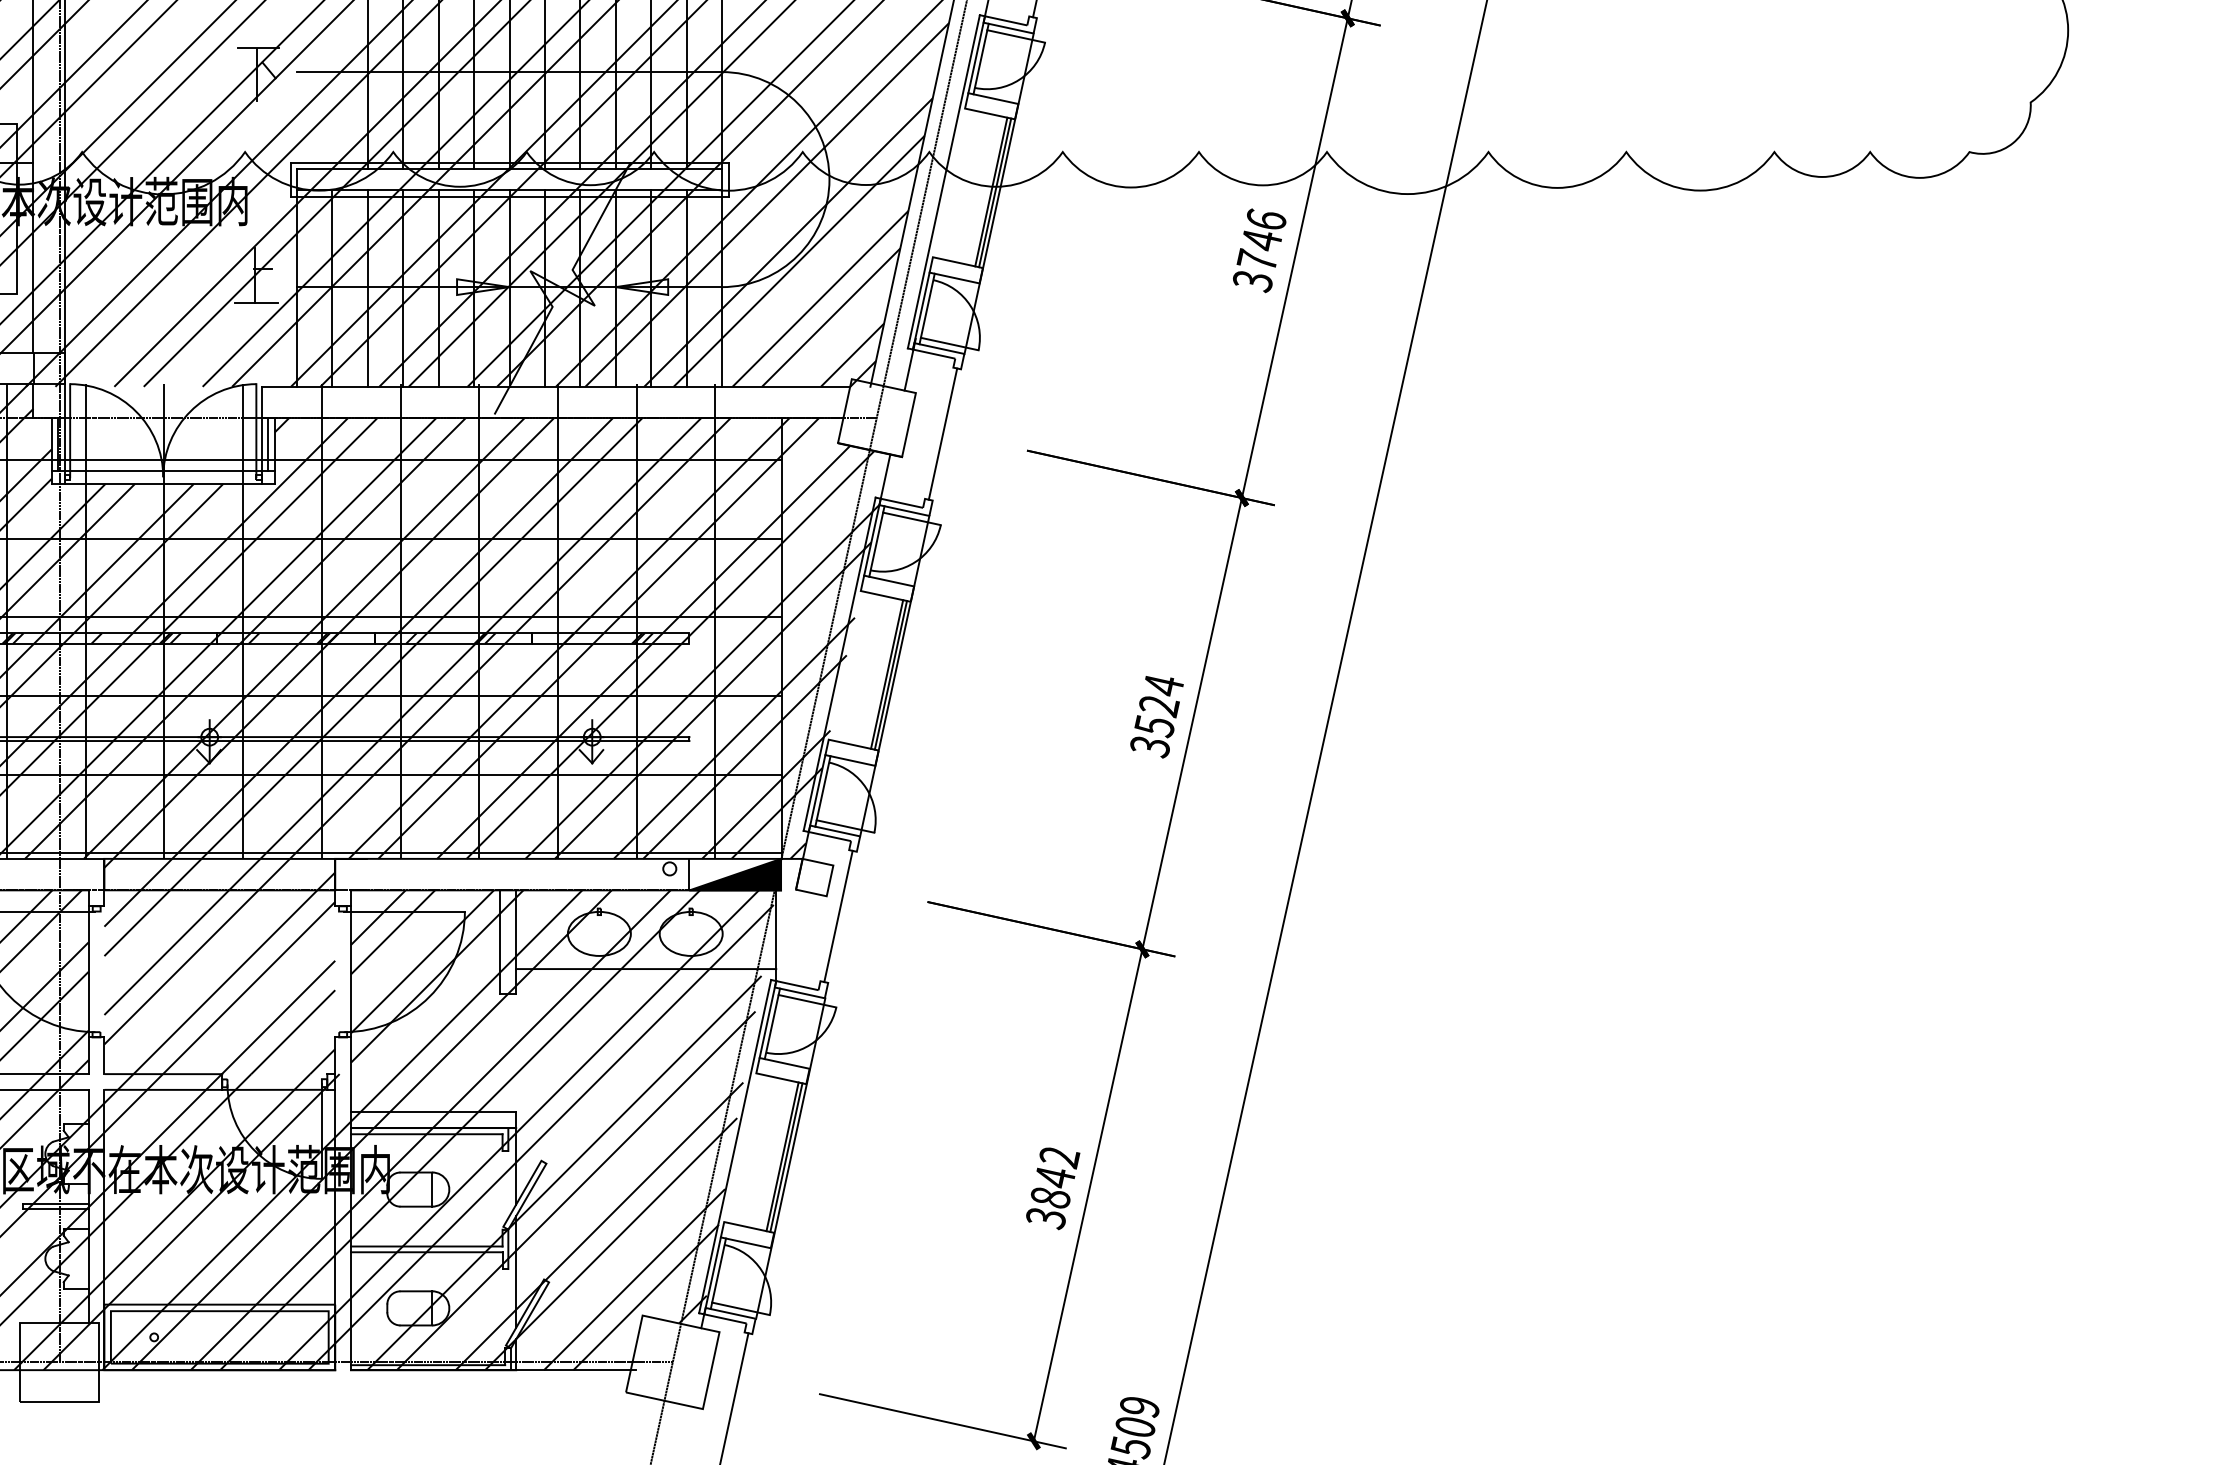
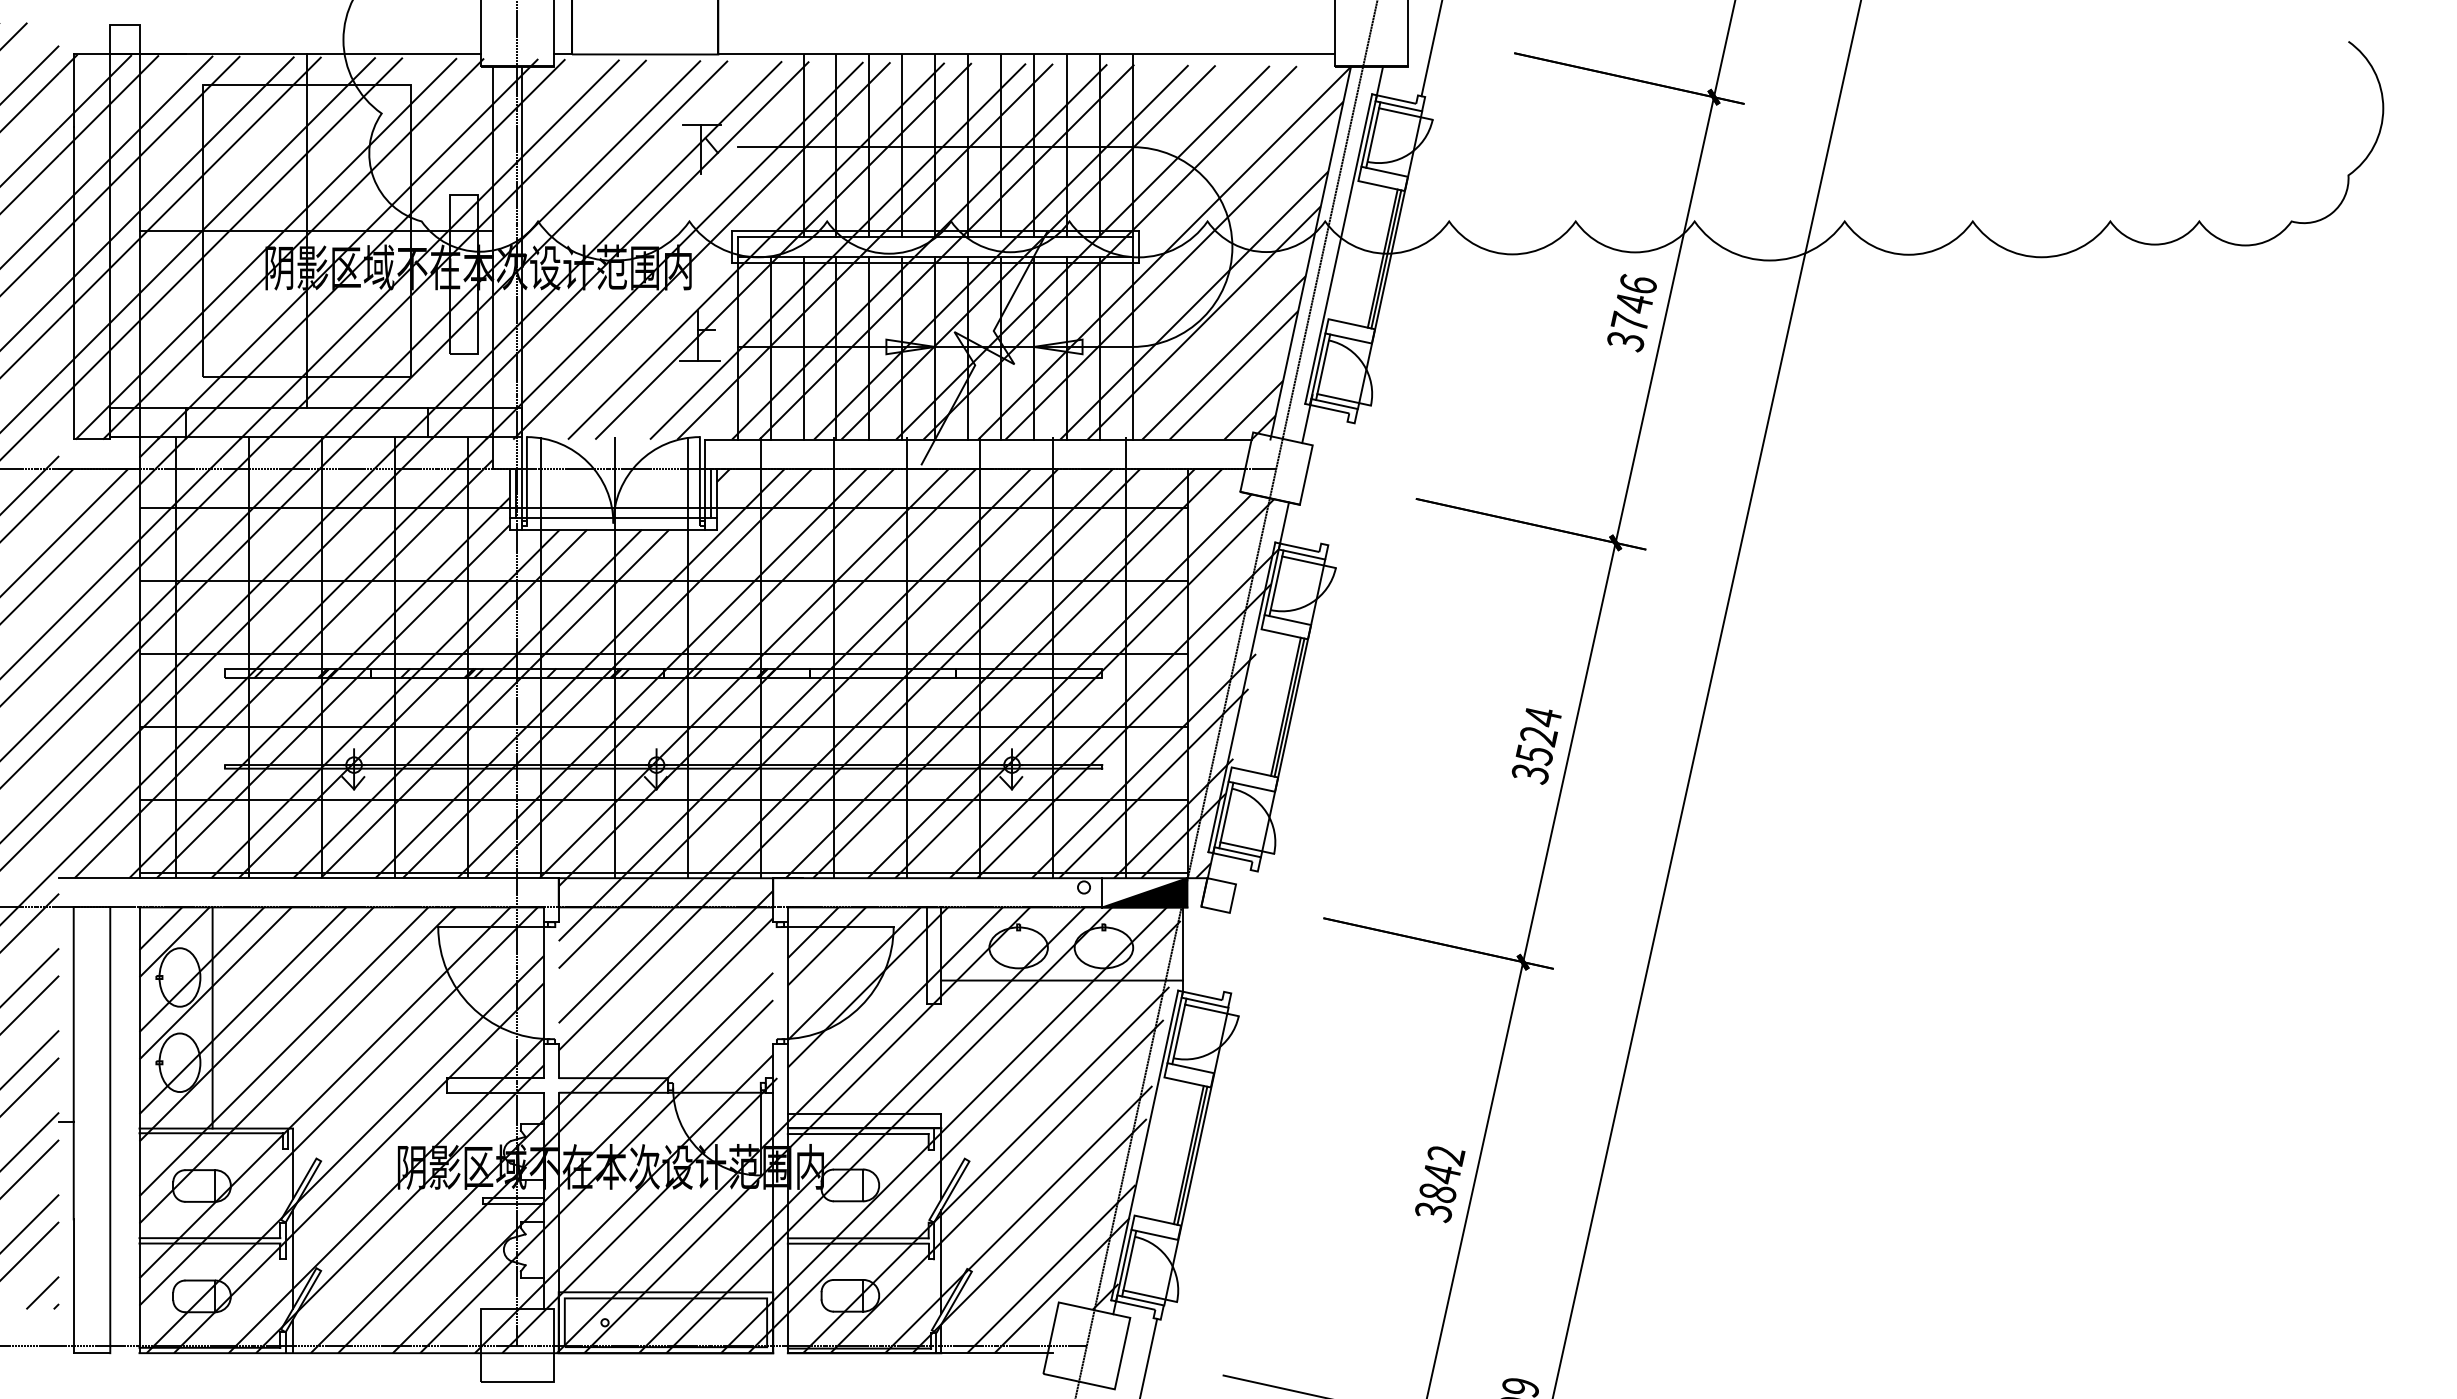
line: (942, 434) -> (1337, 483), removed
hatch: (450, 638) -> (880, 673), removed
hatch: (607, 638) -> (1026, 673), removed
line: (838, 916) -> (1240, 931), removed

